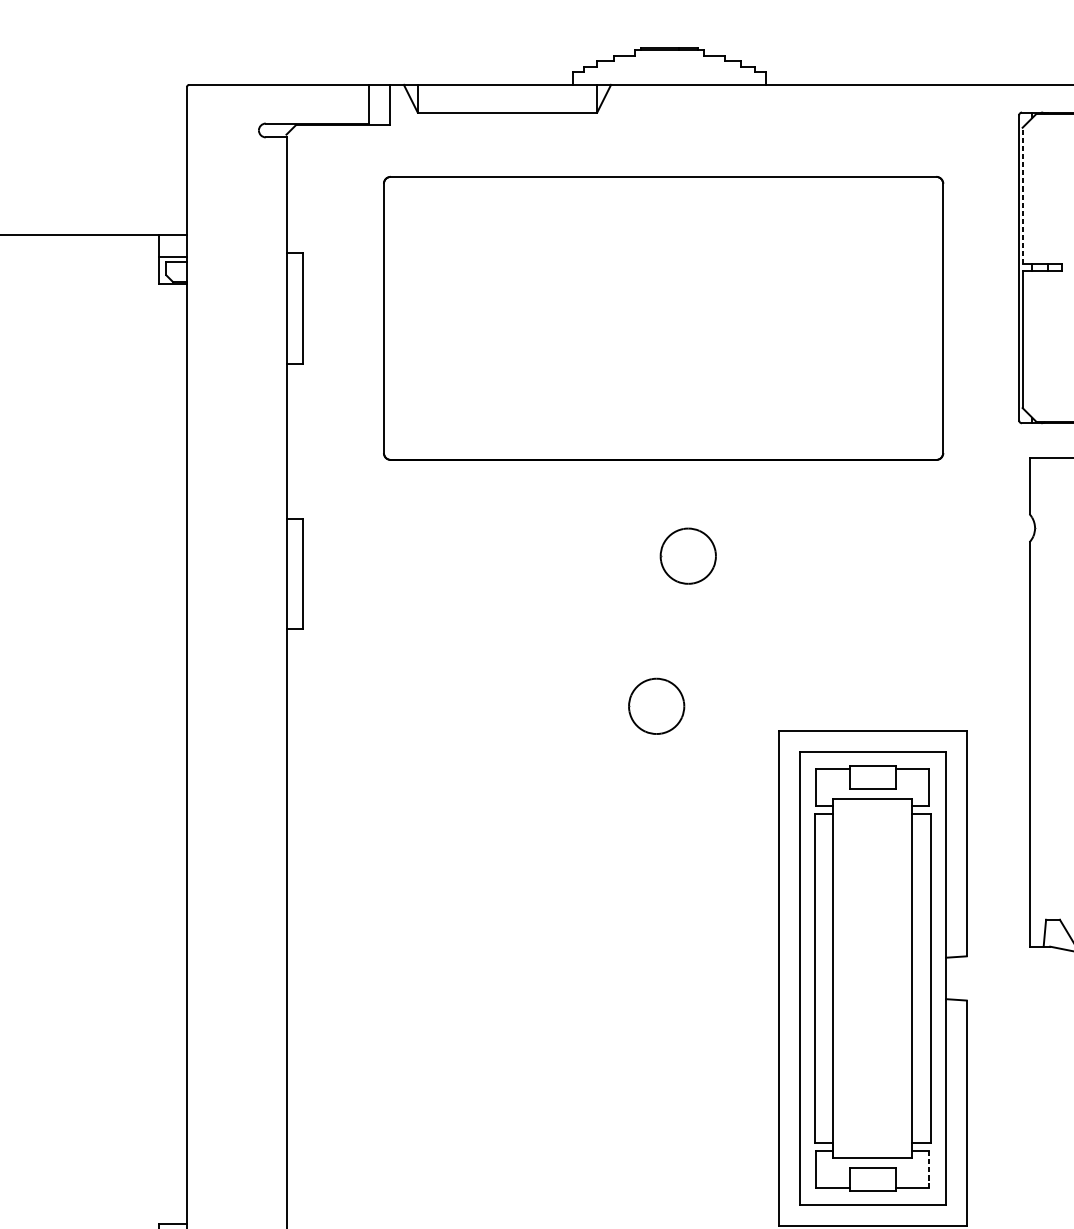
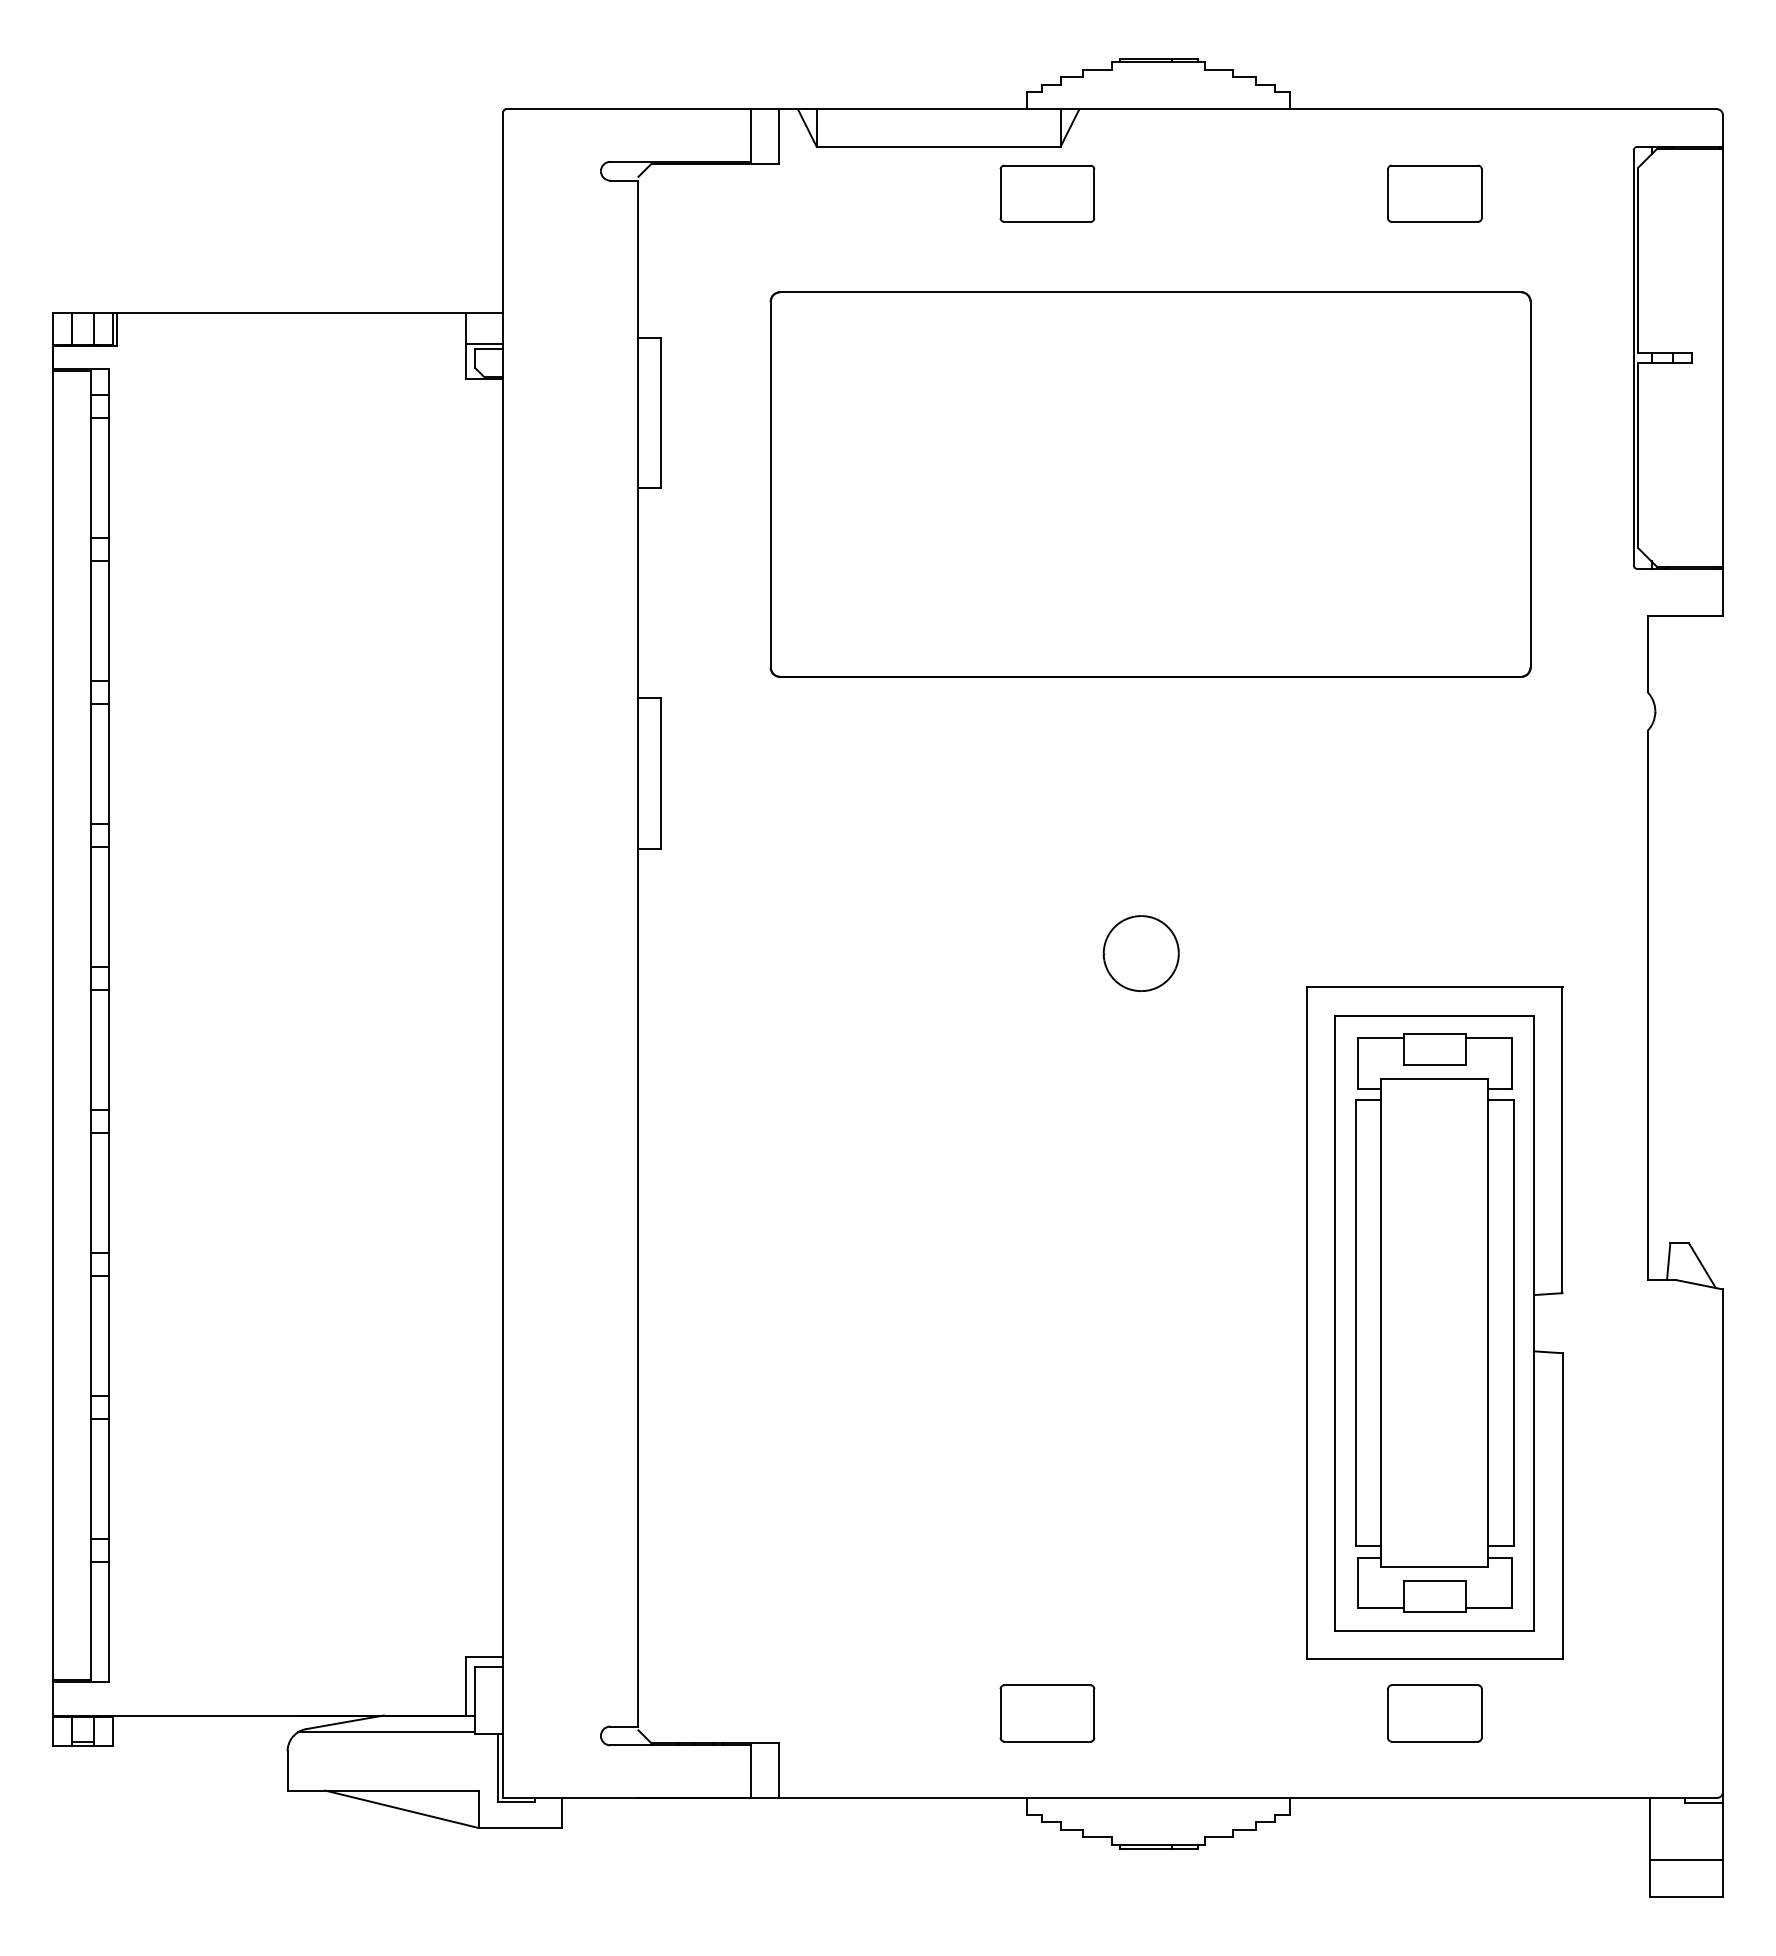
part: (587, 146) -> (1047, 193), added
part: (872, 146) -> (1434, 193), added
line: (1022, 196) -> (1638, 260), dashed -> solid
part: (663, 318) -> (1150, 484), moved
part: (687, 556) -> (1183, 749), removed
line: (929, 1170) -> (1511, 1583), dashed -> solid

